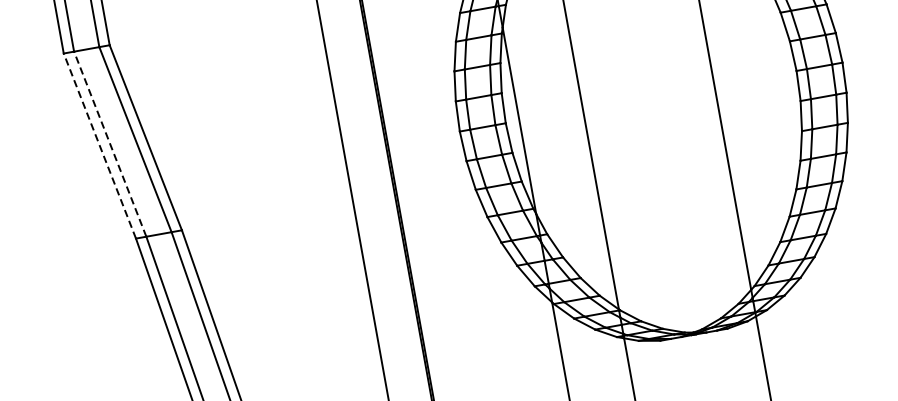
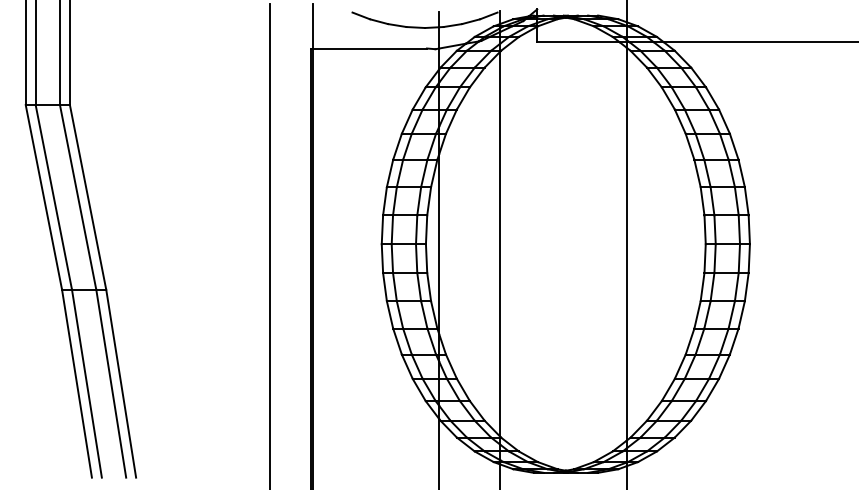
line: (109, 143) -> (53, 196), dashed -> solid
line: (99, 145) -> (43, 196), dashed -> solid

